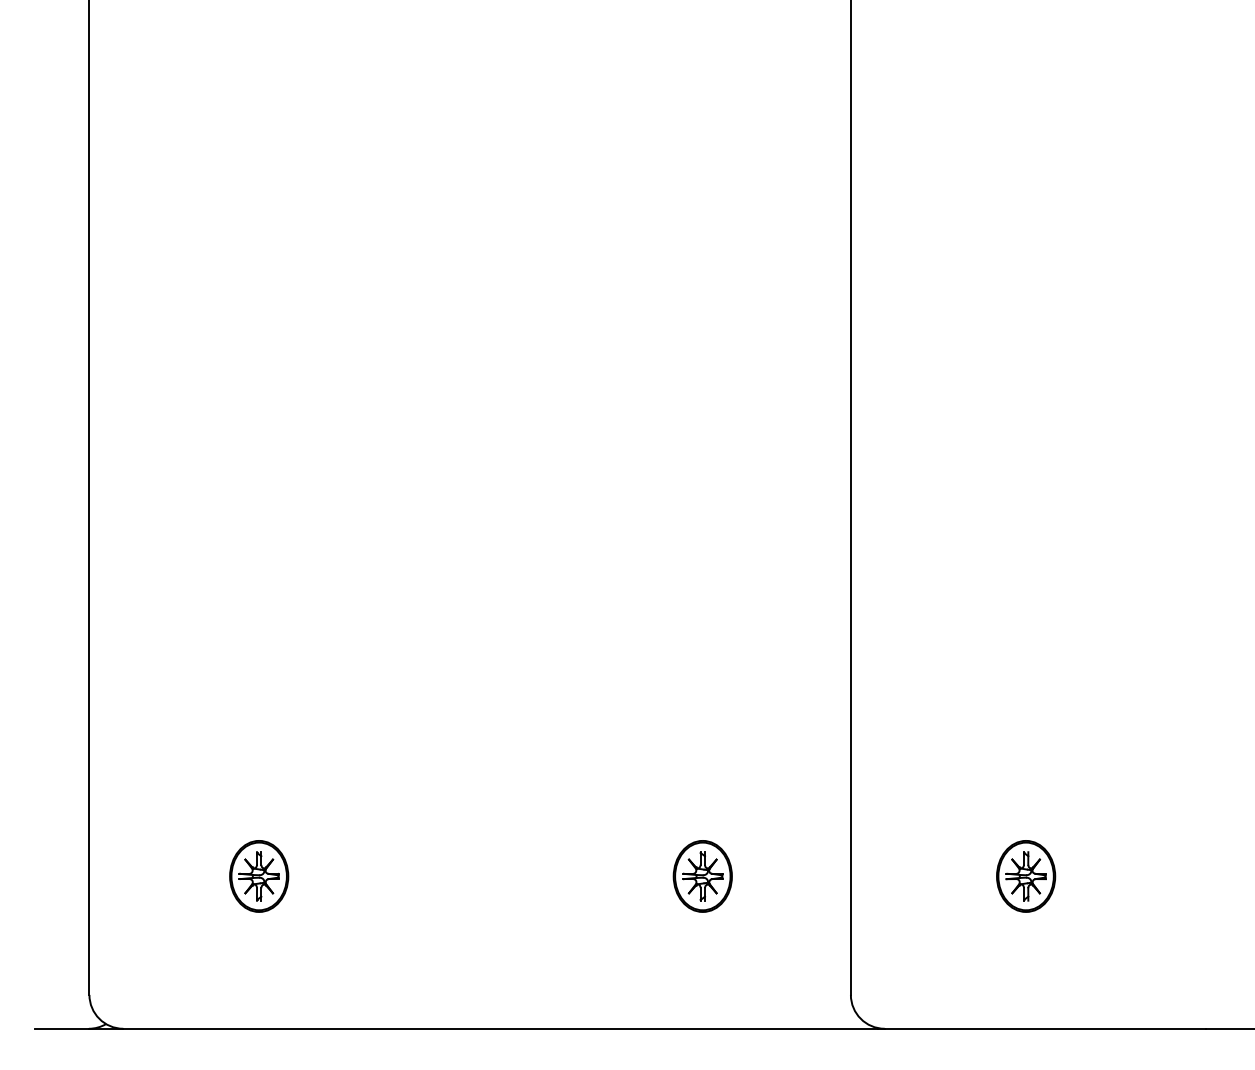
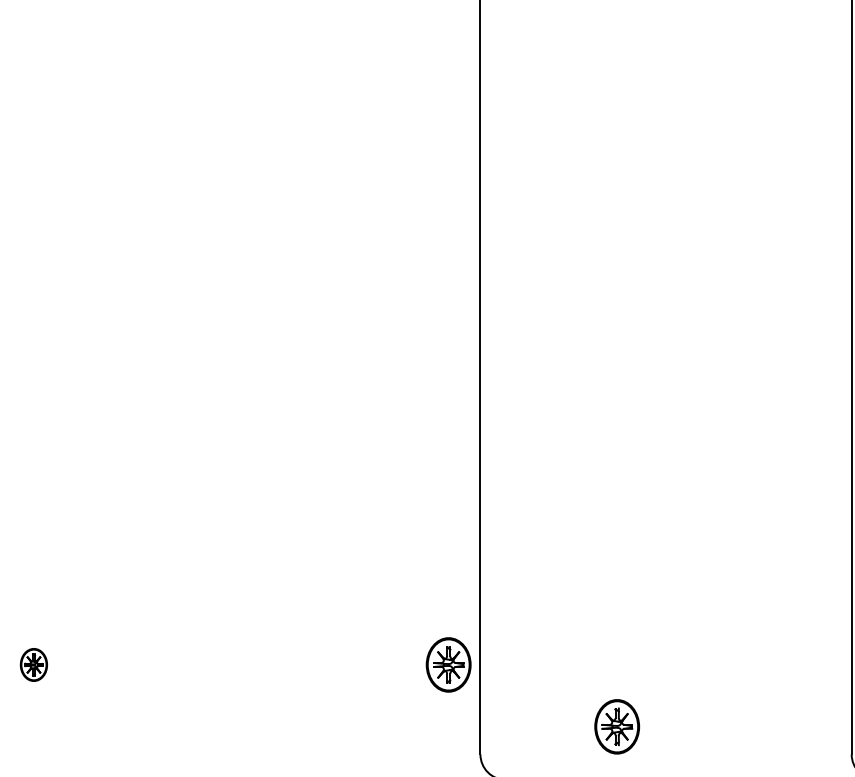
part: (259, 876) -> (34, 664), size x0.6
part: (702, 876) -> (448, 664), moved
part: (1026, 876) -> (617, 726), moved

